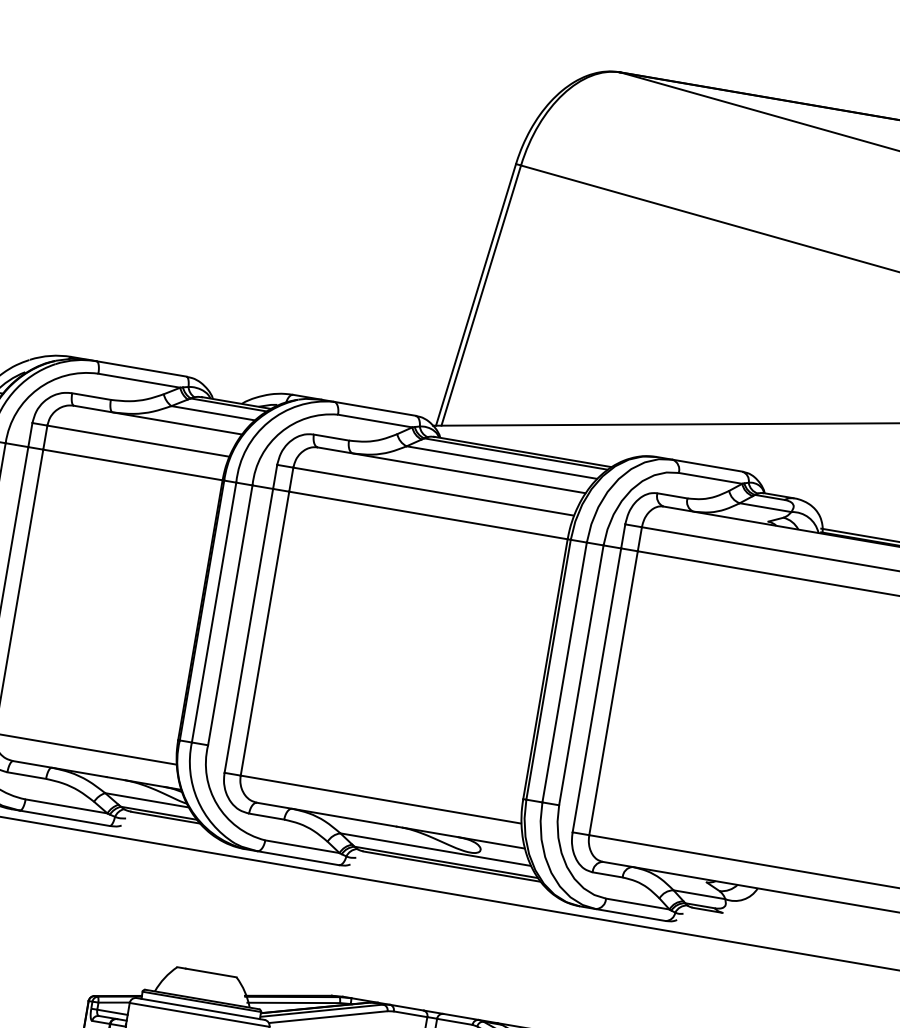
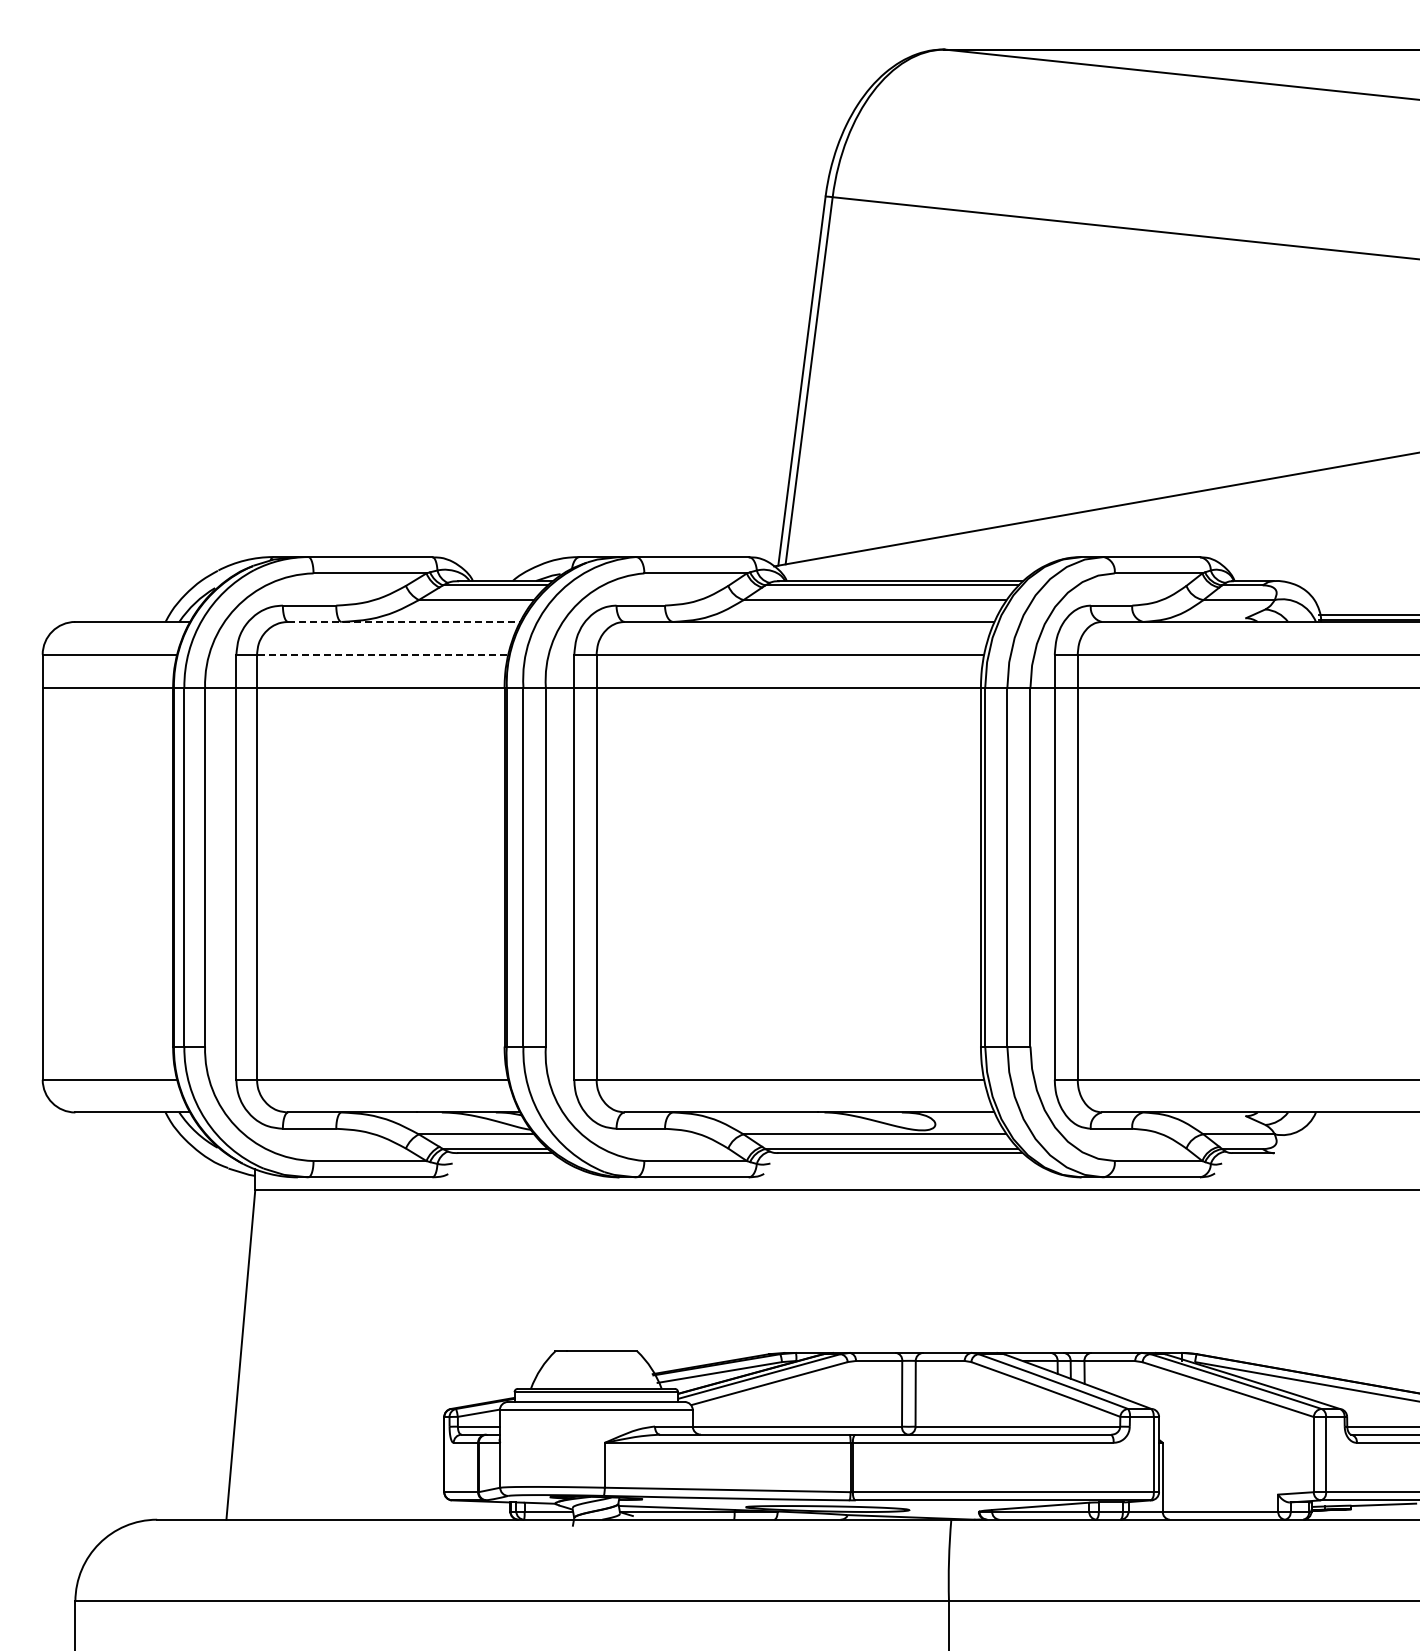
line: (157, 419) -> (403, 621), solid -> dashed
line: (137, 440) -> (381, 654), solid -> dashed

